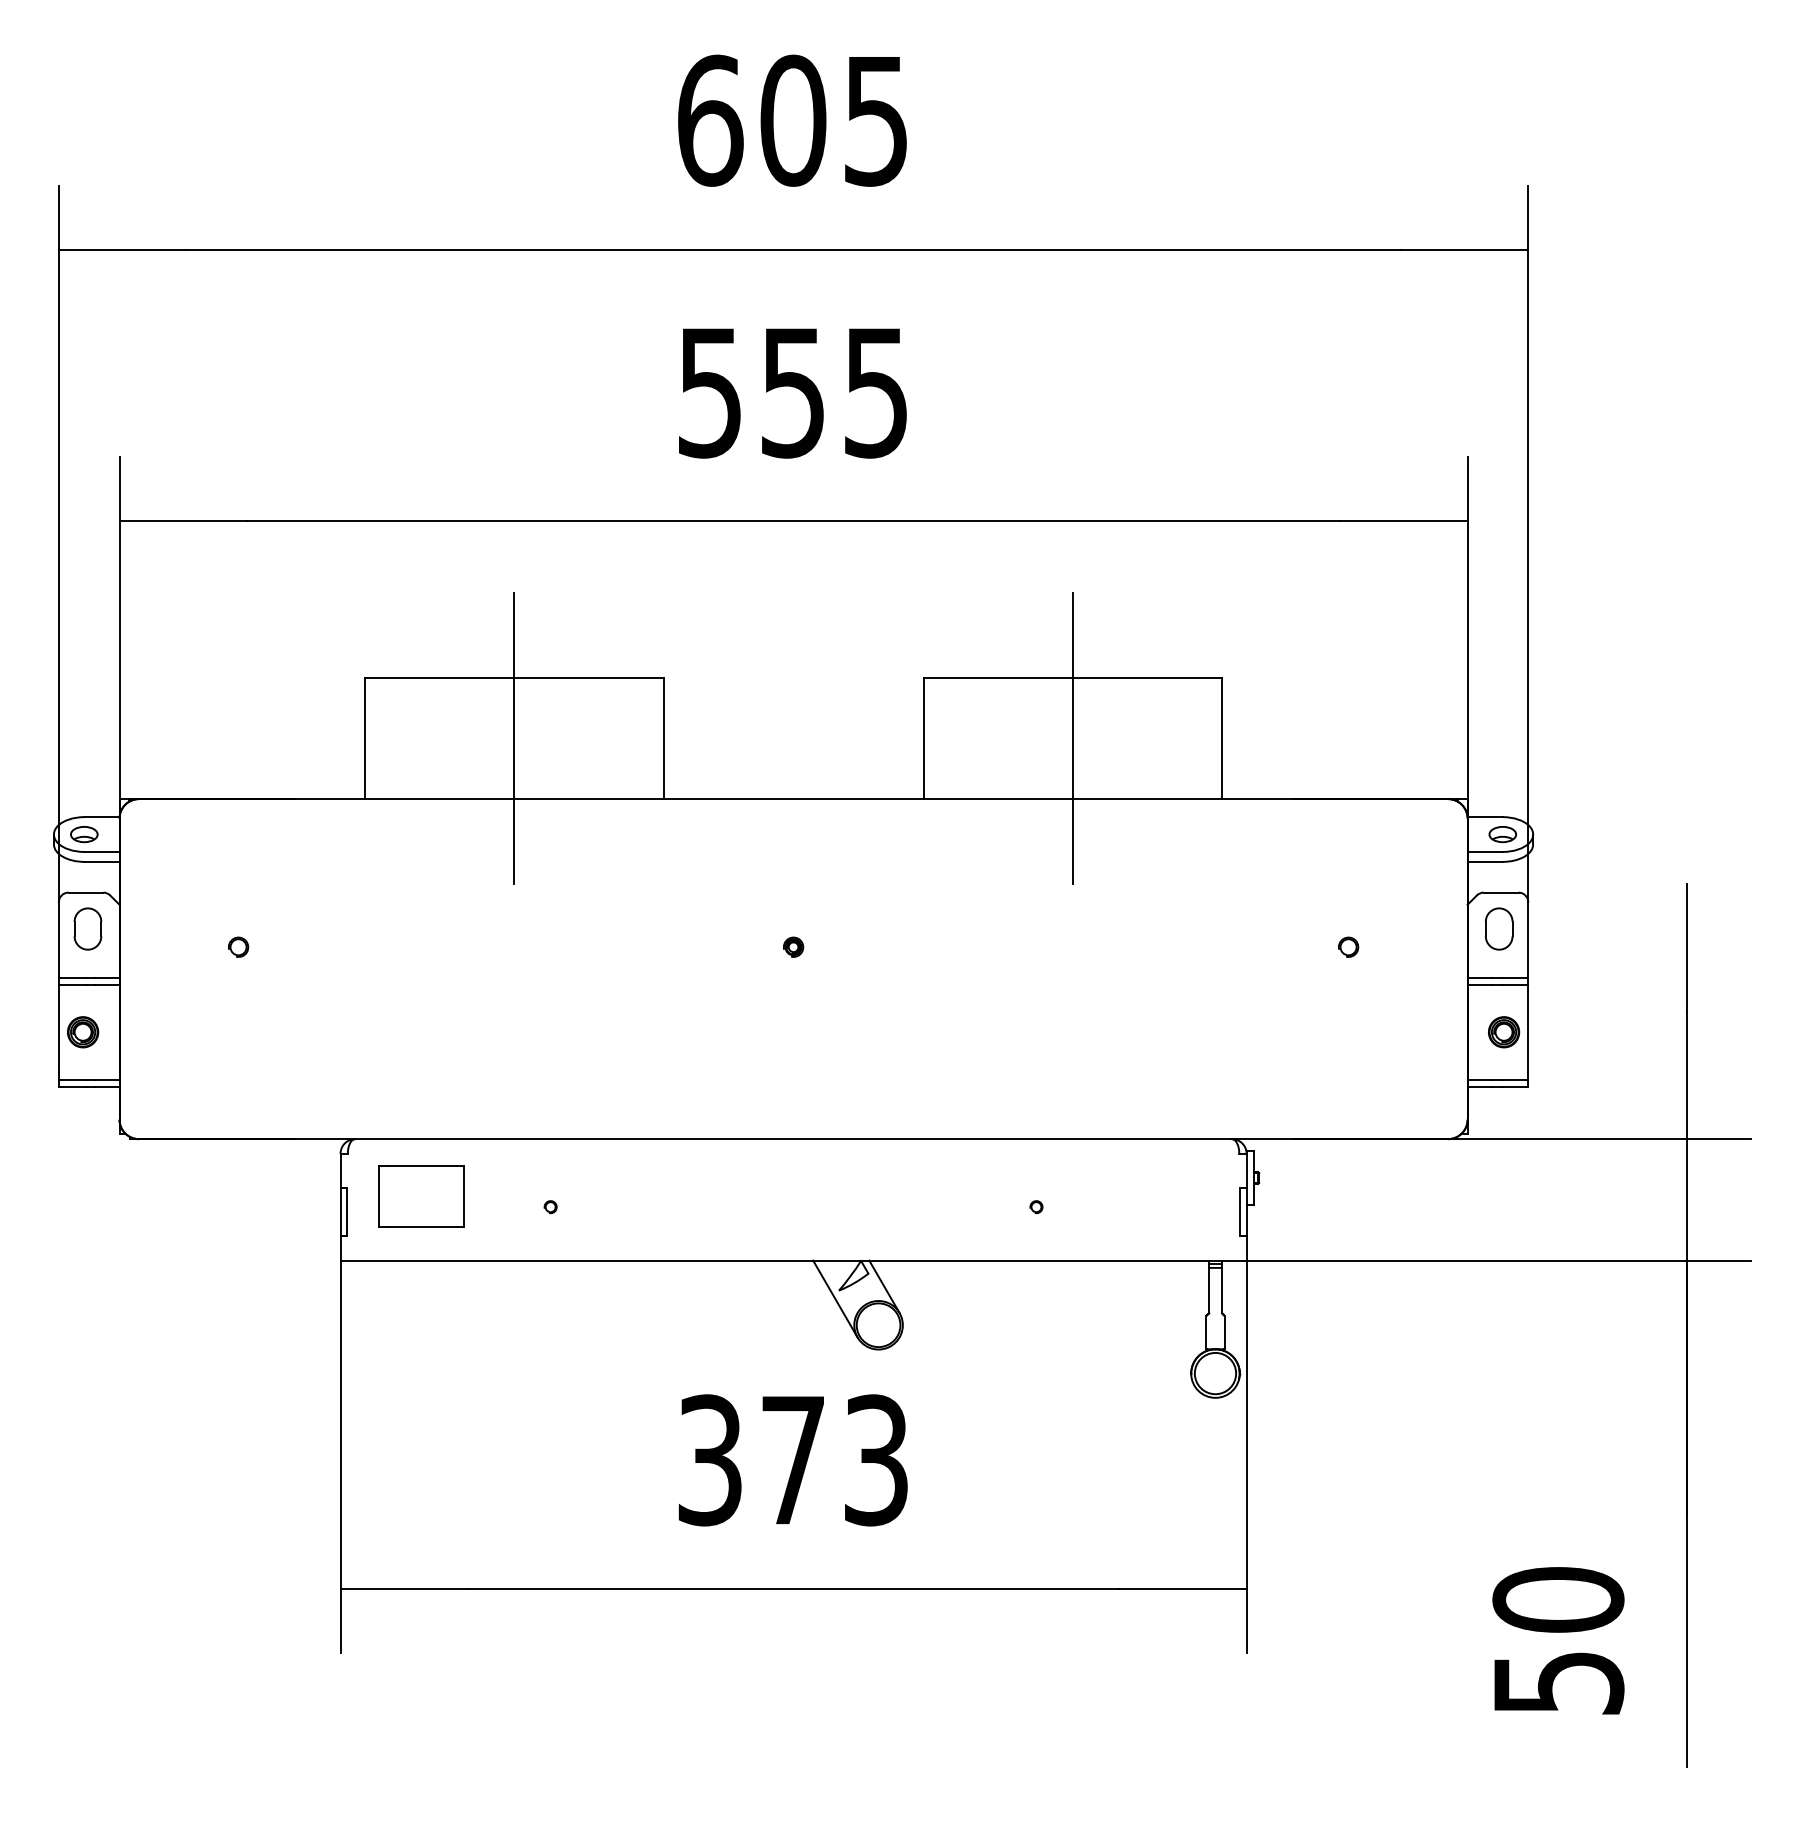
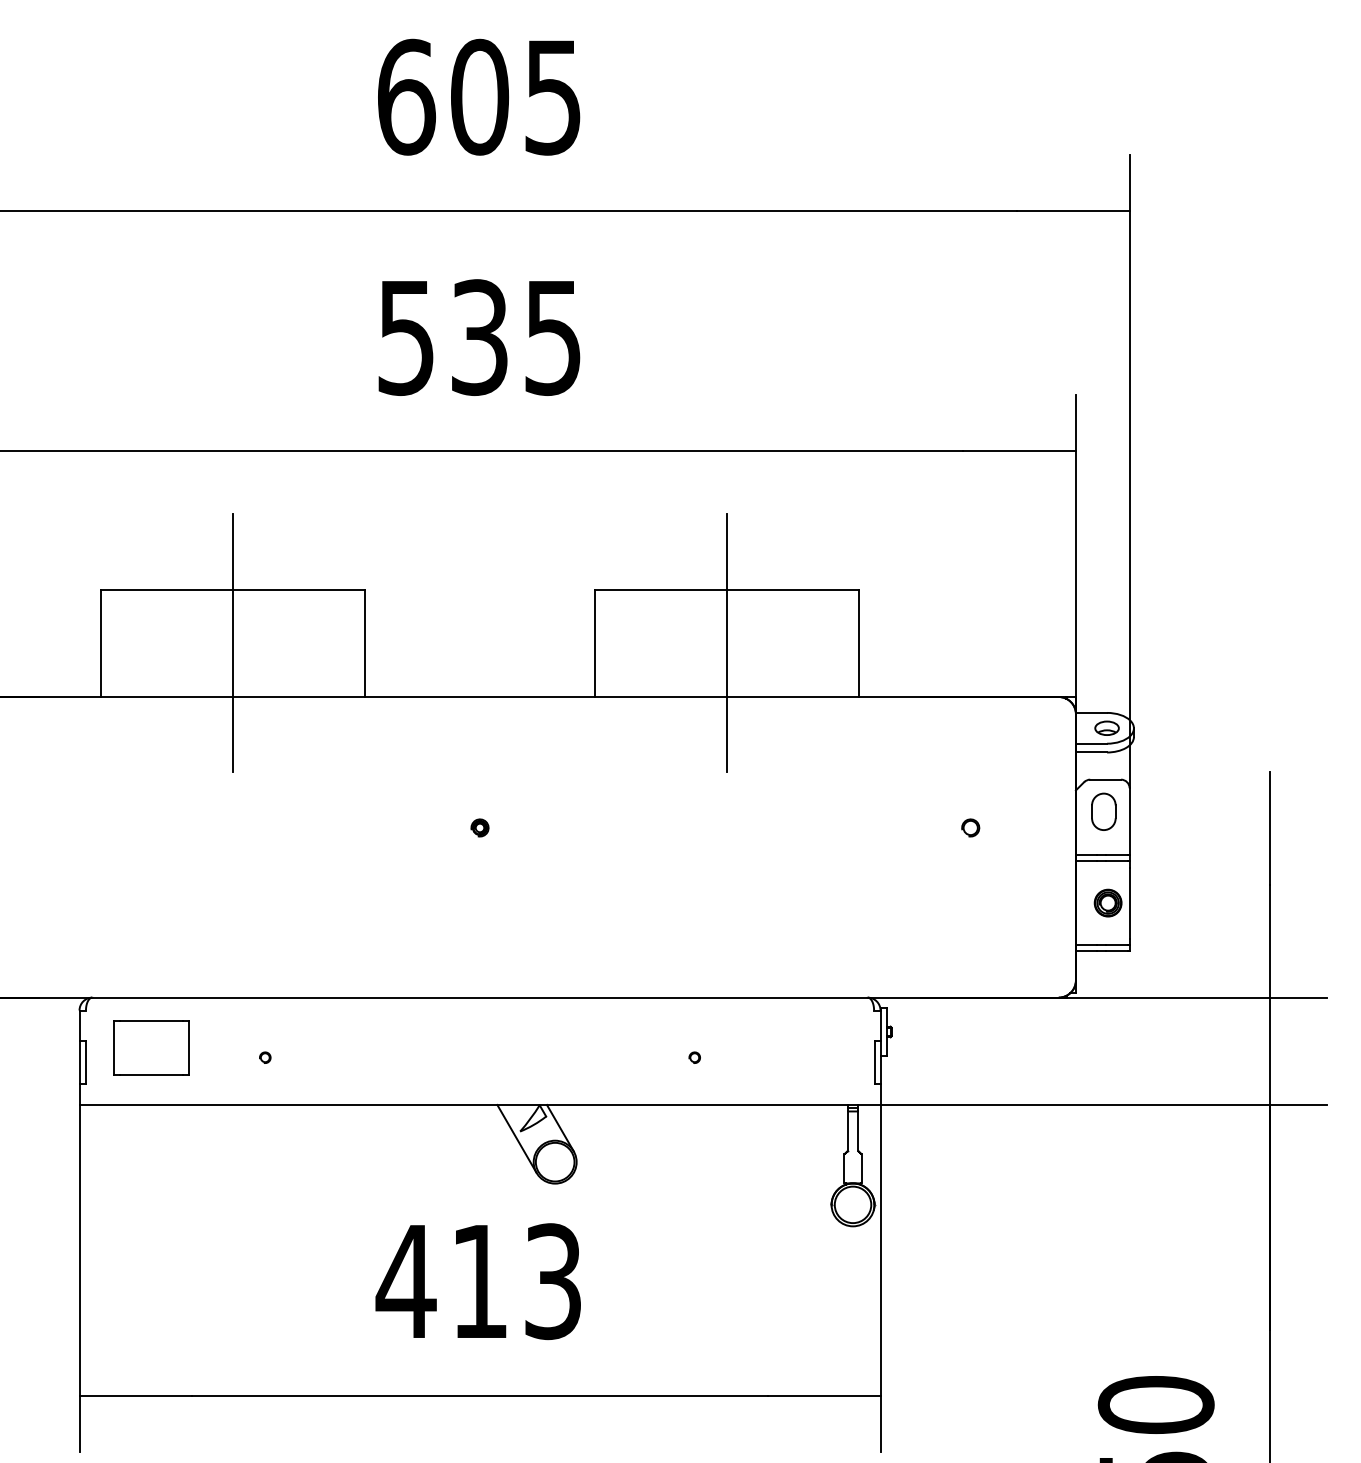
text: (793, 392) -> (479, 337), 555 -> 535
text: (749, 1460) -> (441, 1281), 373 -> 413

